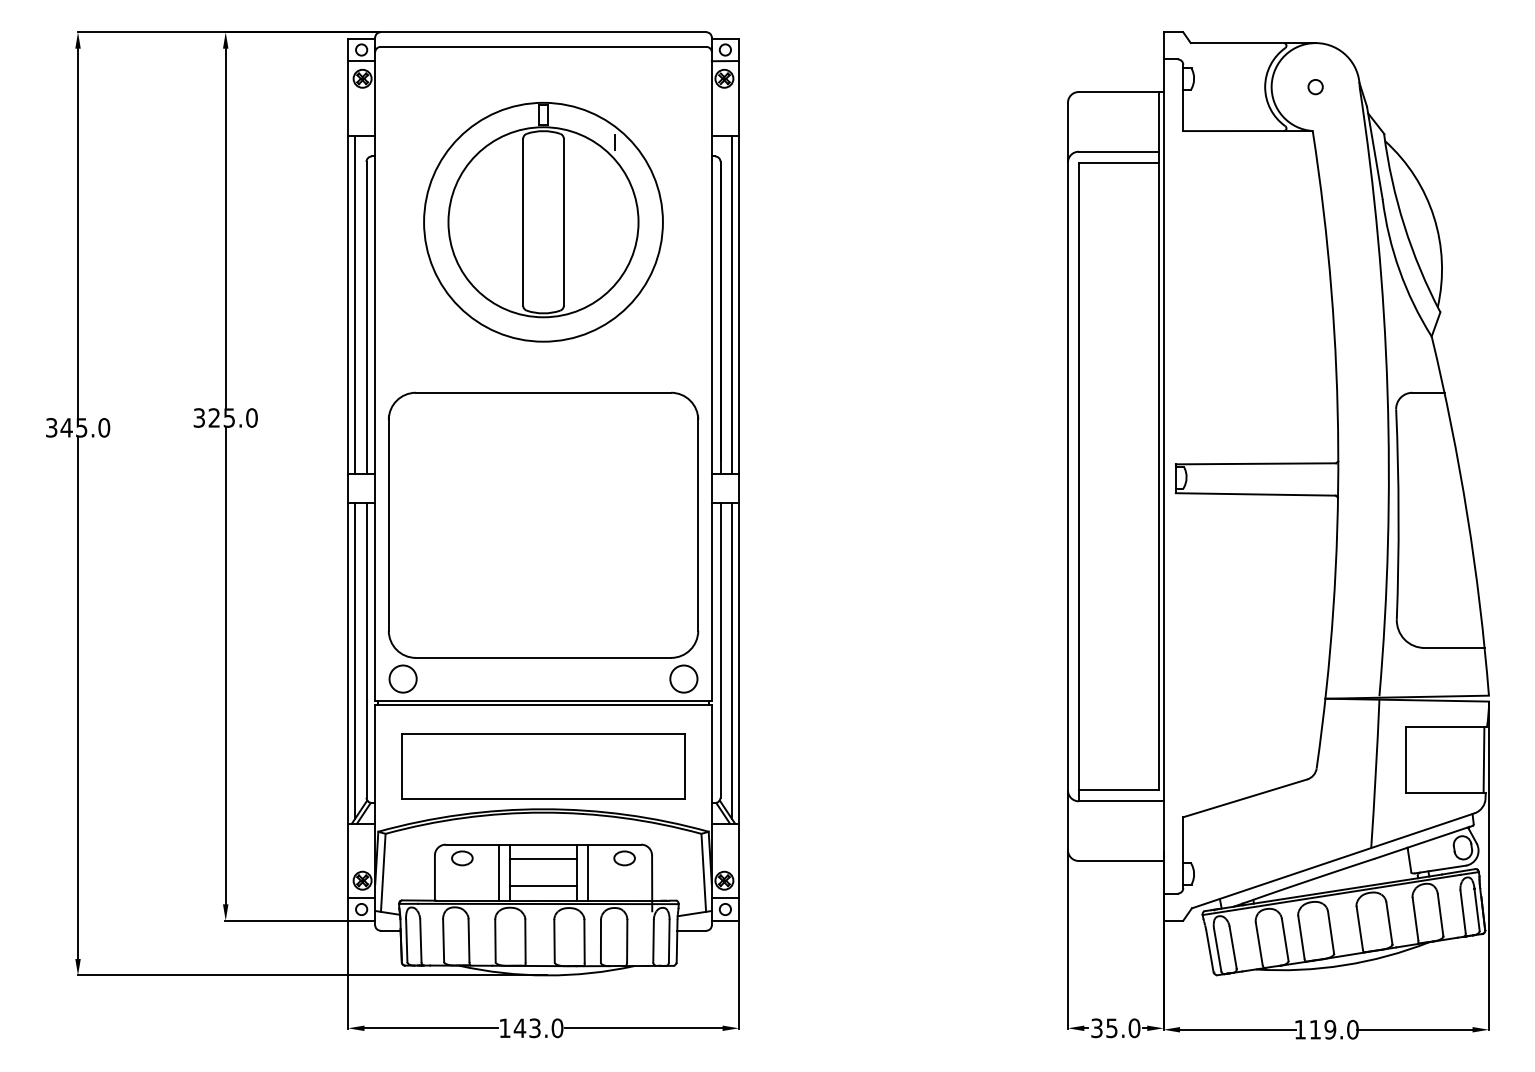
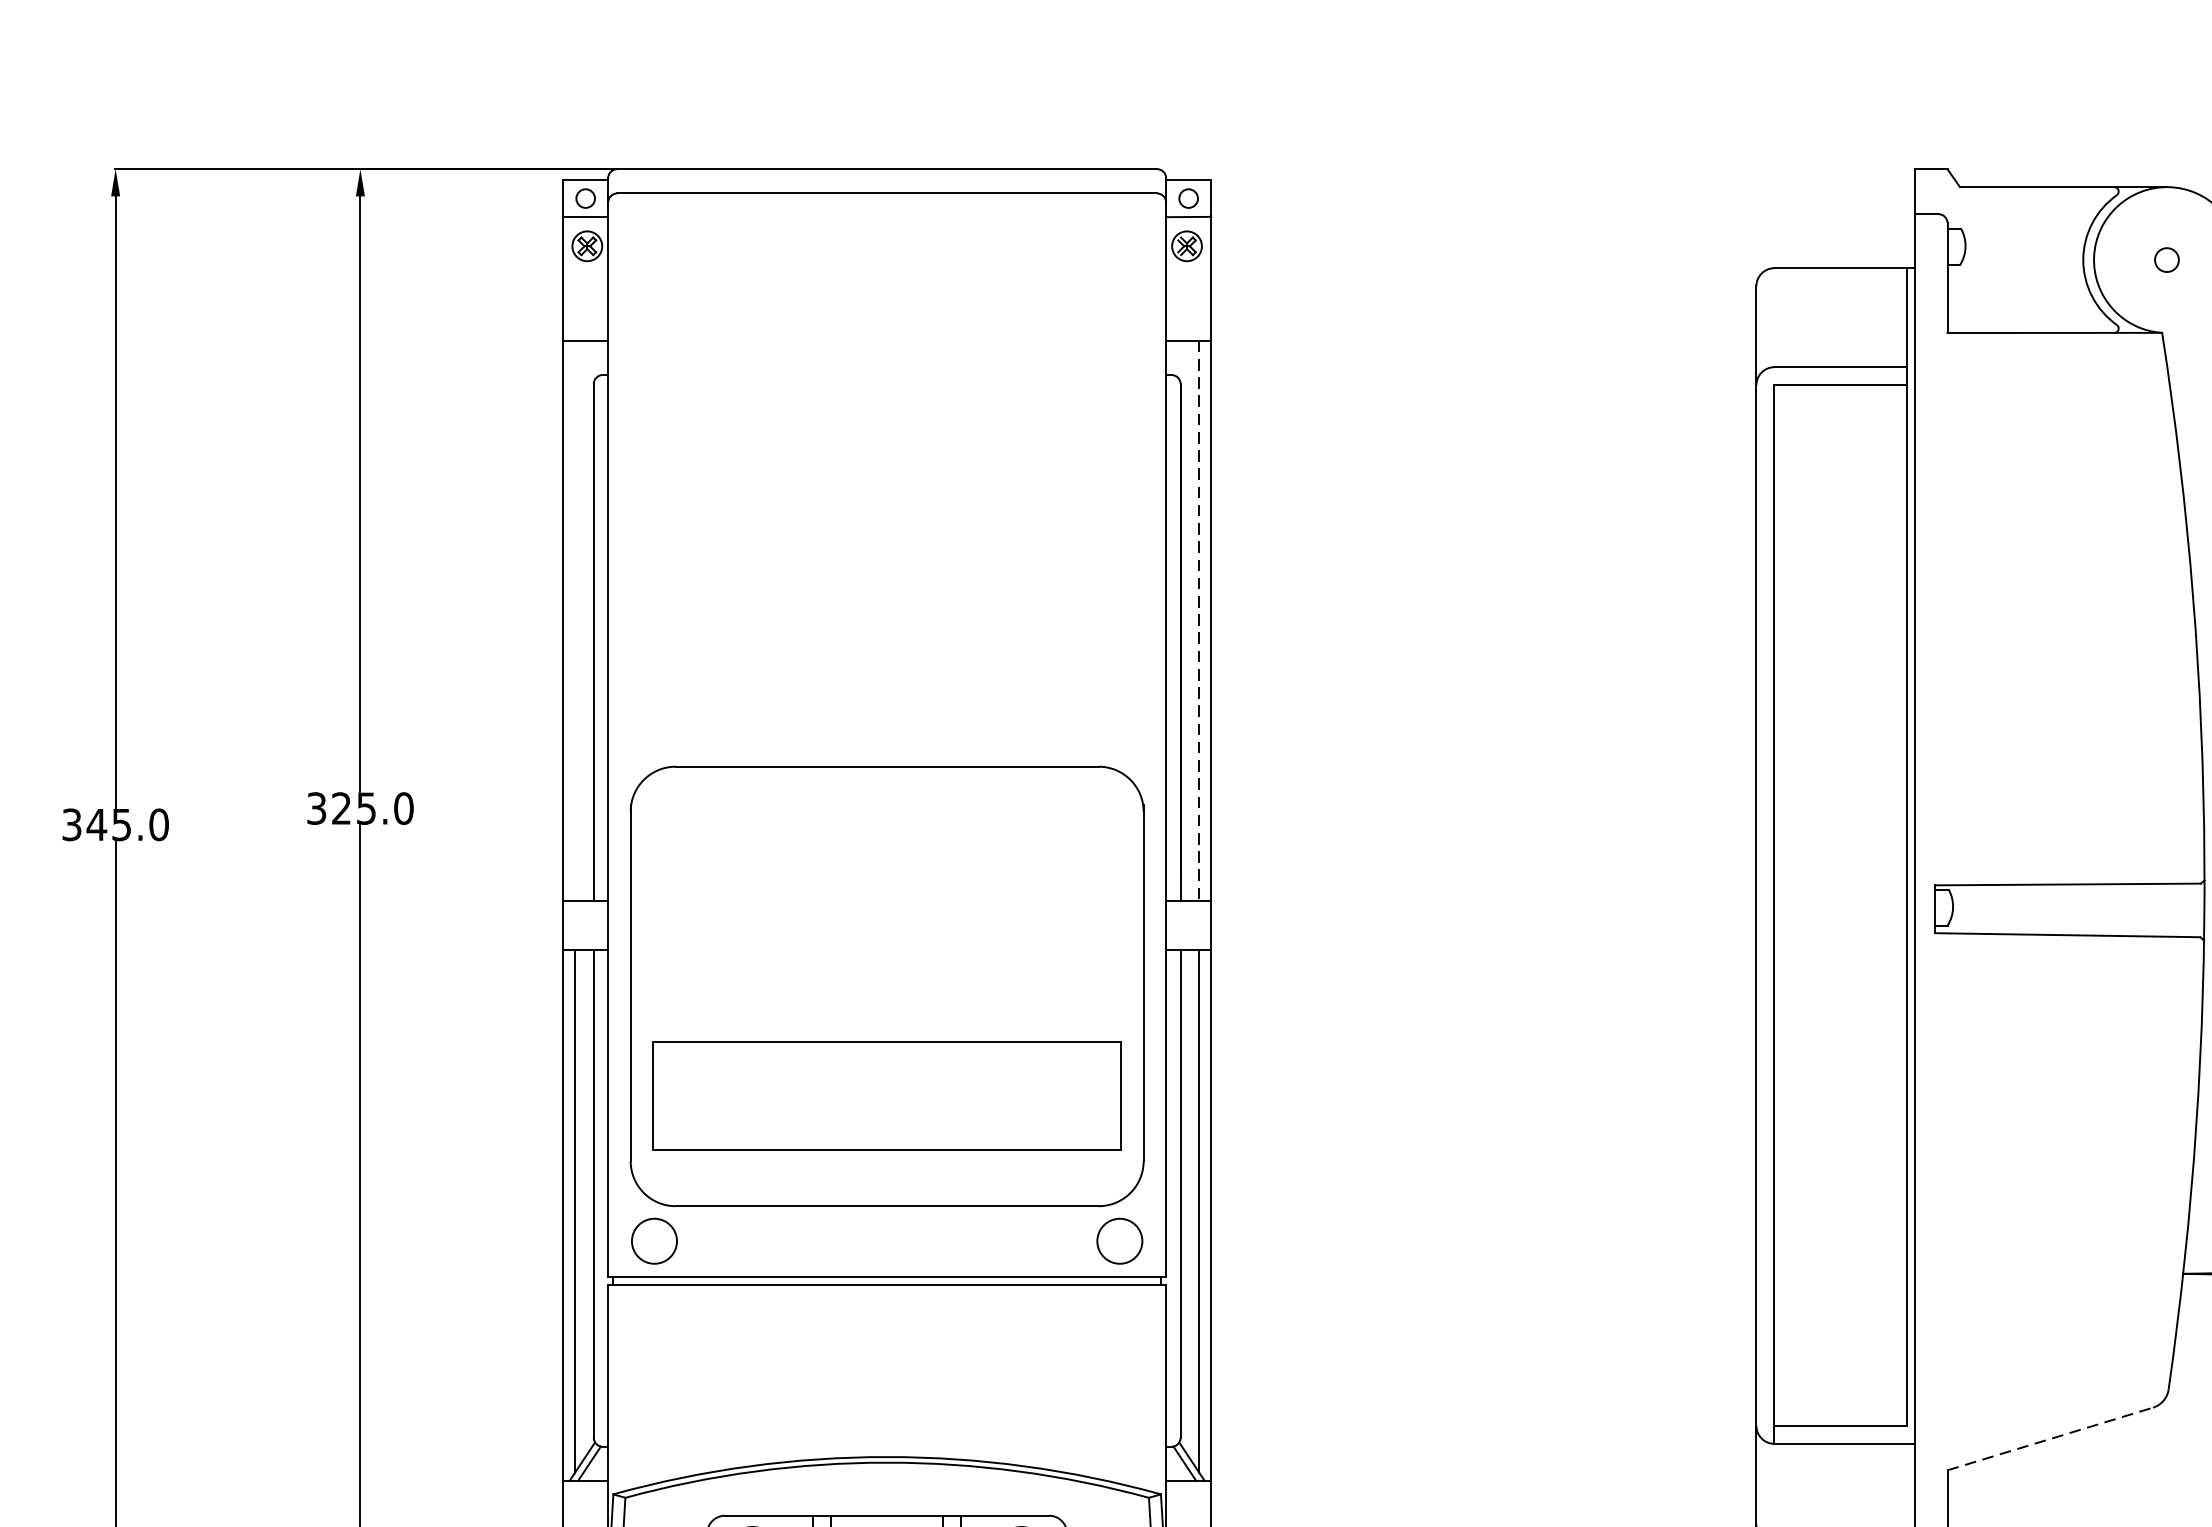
part: (543, 221) -> (887, 482), removed
line: (355, 304) -> (575, 620), removed
line: (731, 305) -> (1198, 622), solid -> dashed
part: (543, 766) -> (887, 1096), moved
line: (1245, 798) -> (2050, 1439), solid -> dashed

